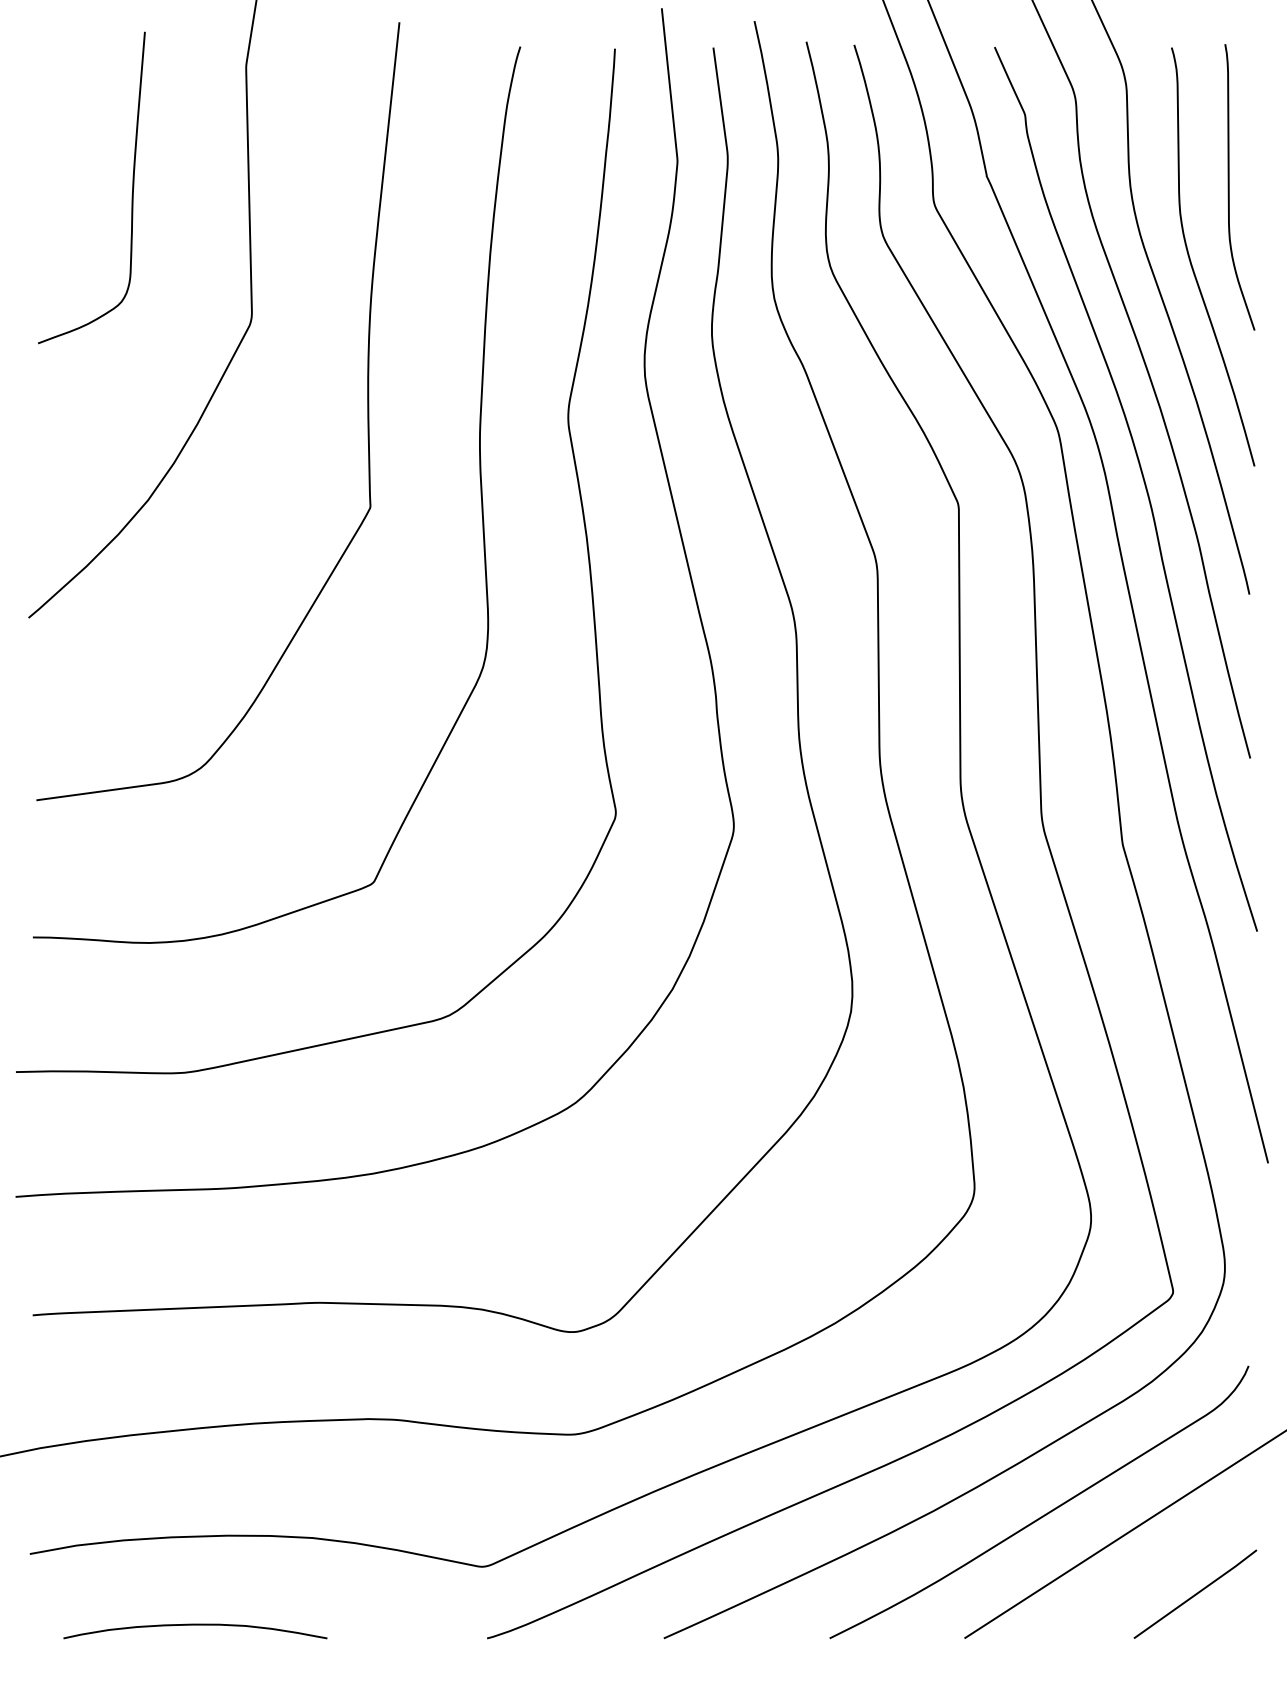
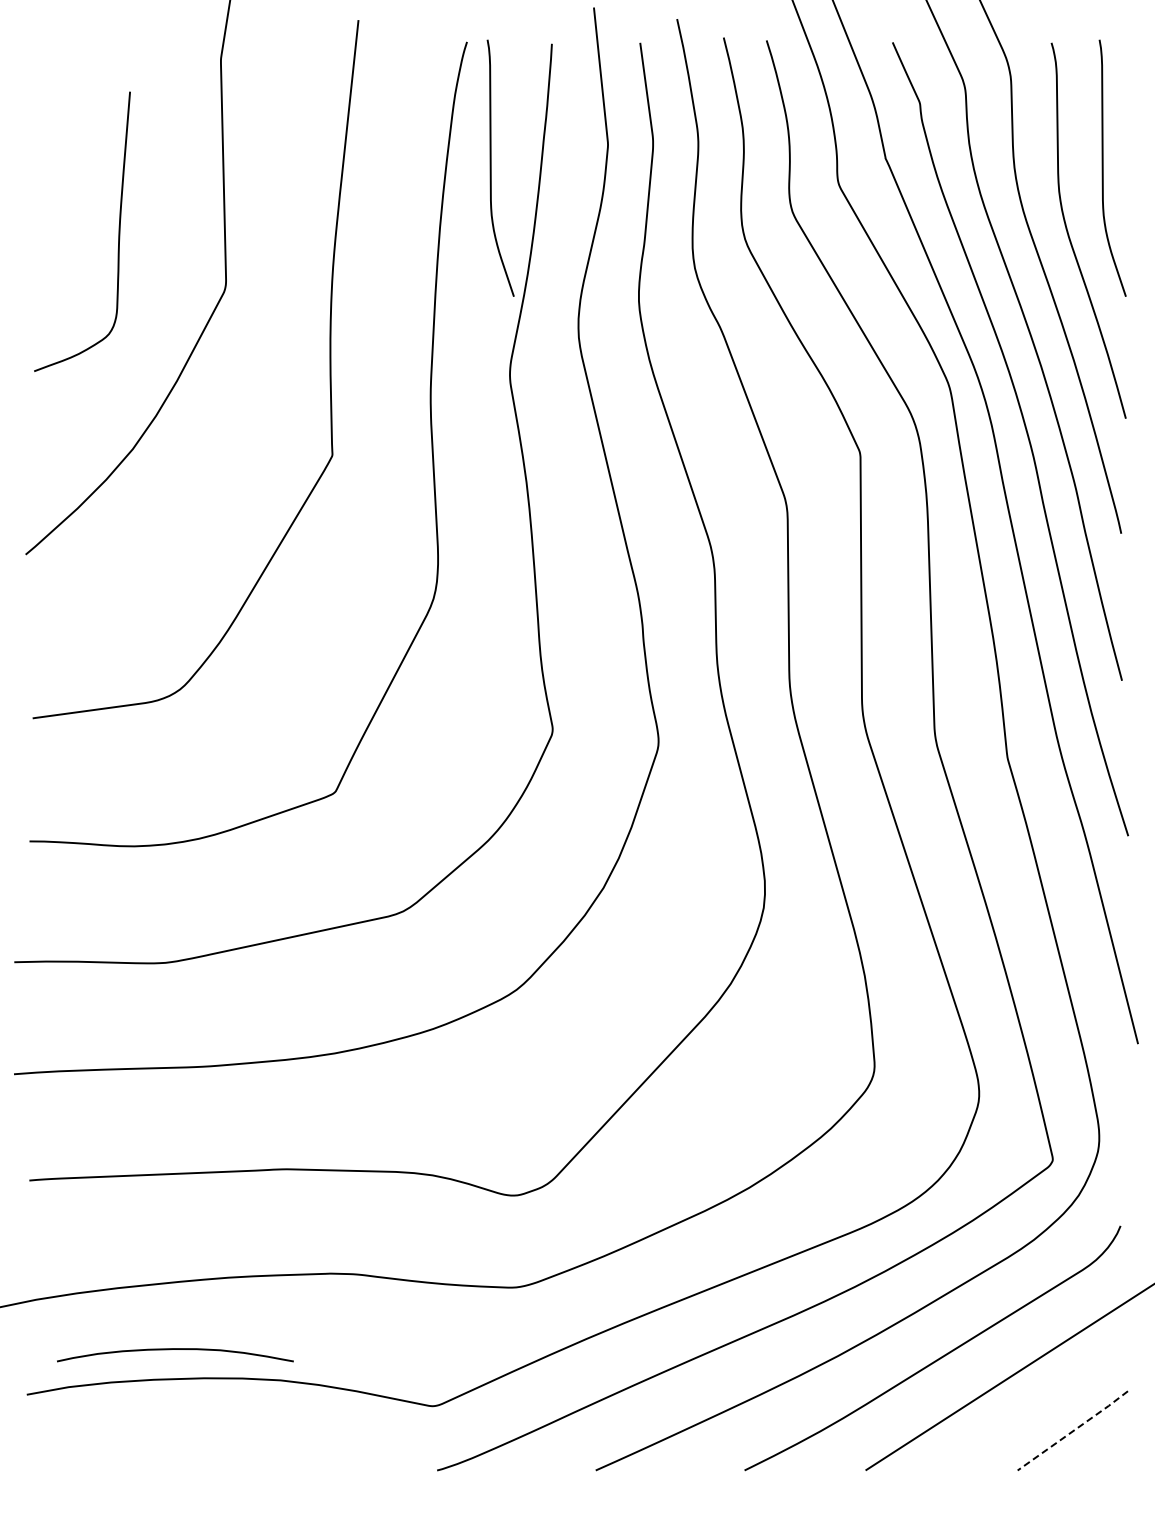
curve: (547, 186) -> (491, 167), added
curve: (132, 187) -> (118, 231), moved
line: (1196, 1593) -> (1073, 1430), solid -> dashed
curve: (195, 1625) -> (175, 1349), moved

